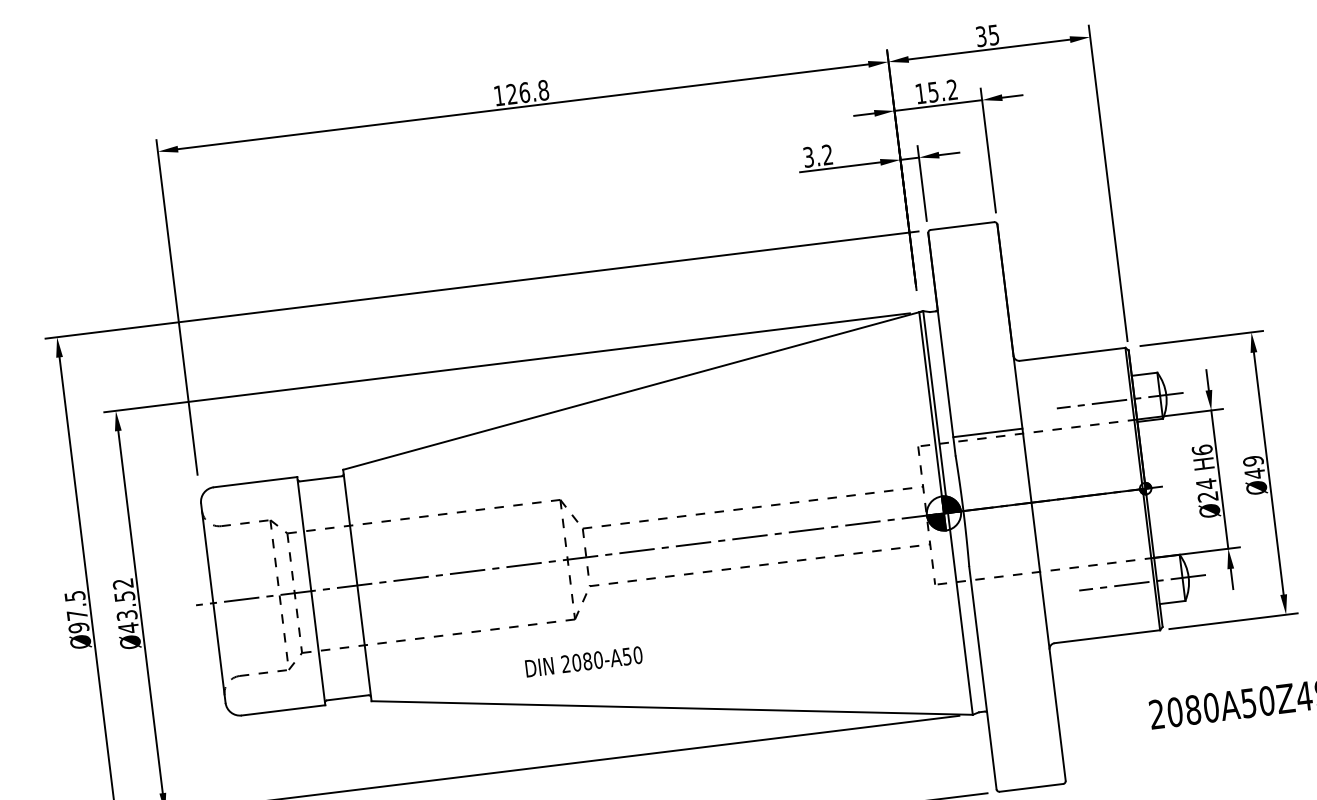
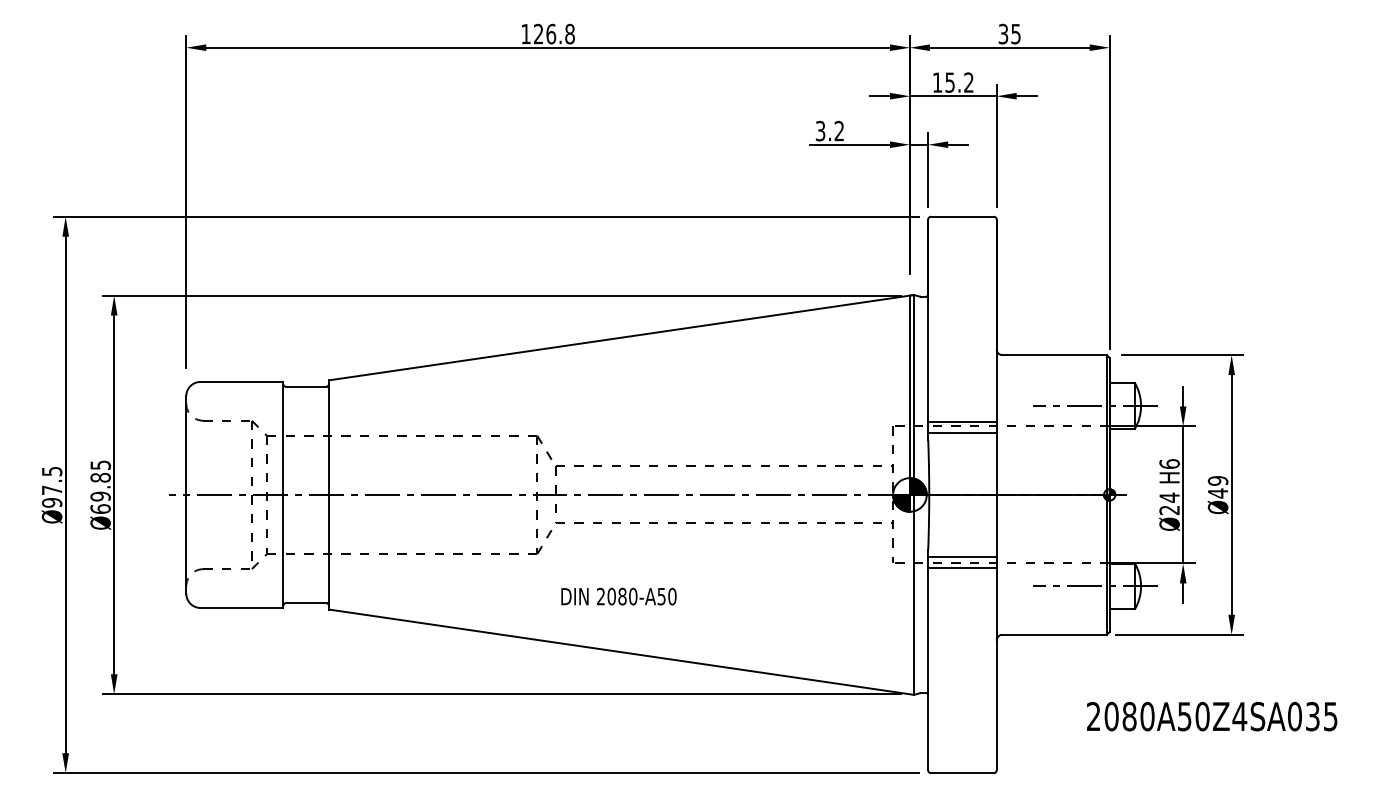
line: (989, 444) -> (962, 433), added
line: (1004, 569) -> (962, 556), added
line: (1006, 581) -> (962, 568), added
text: (125, 606) -> (100, 487), Ø43.52 -> Ø69.85
text: (583, 661) -> (618, 596), moved

